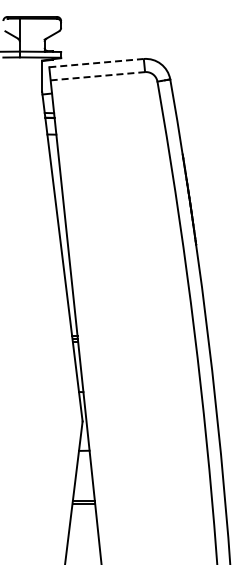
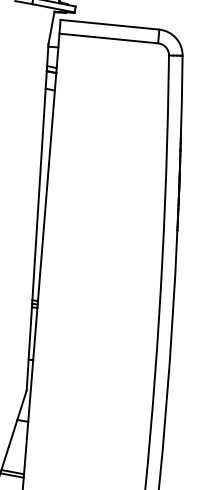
line: (96, 63) -> (109, 25), dashed -> solid
line: (98, 76) -> (109, 38), dashed -> solid

